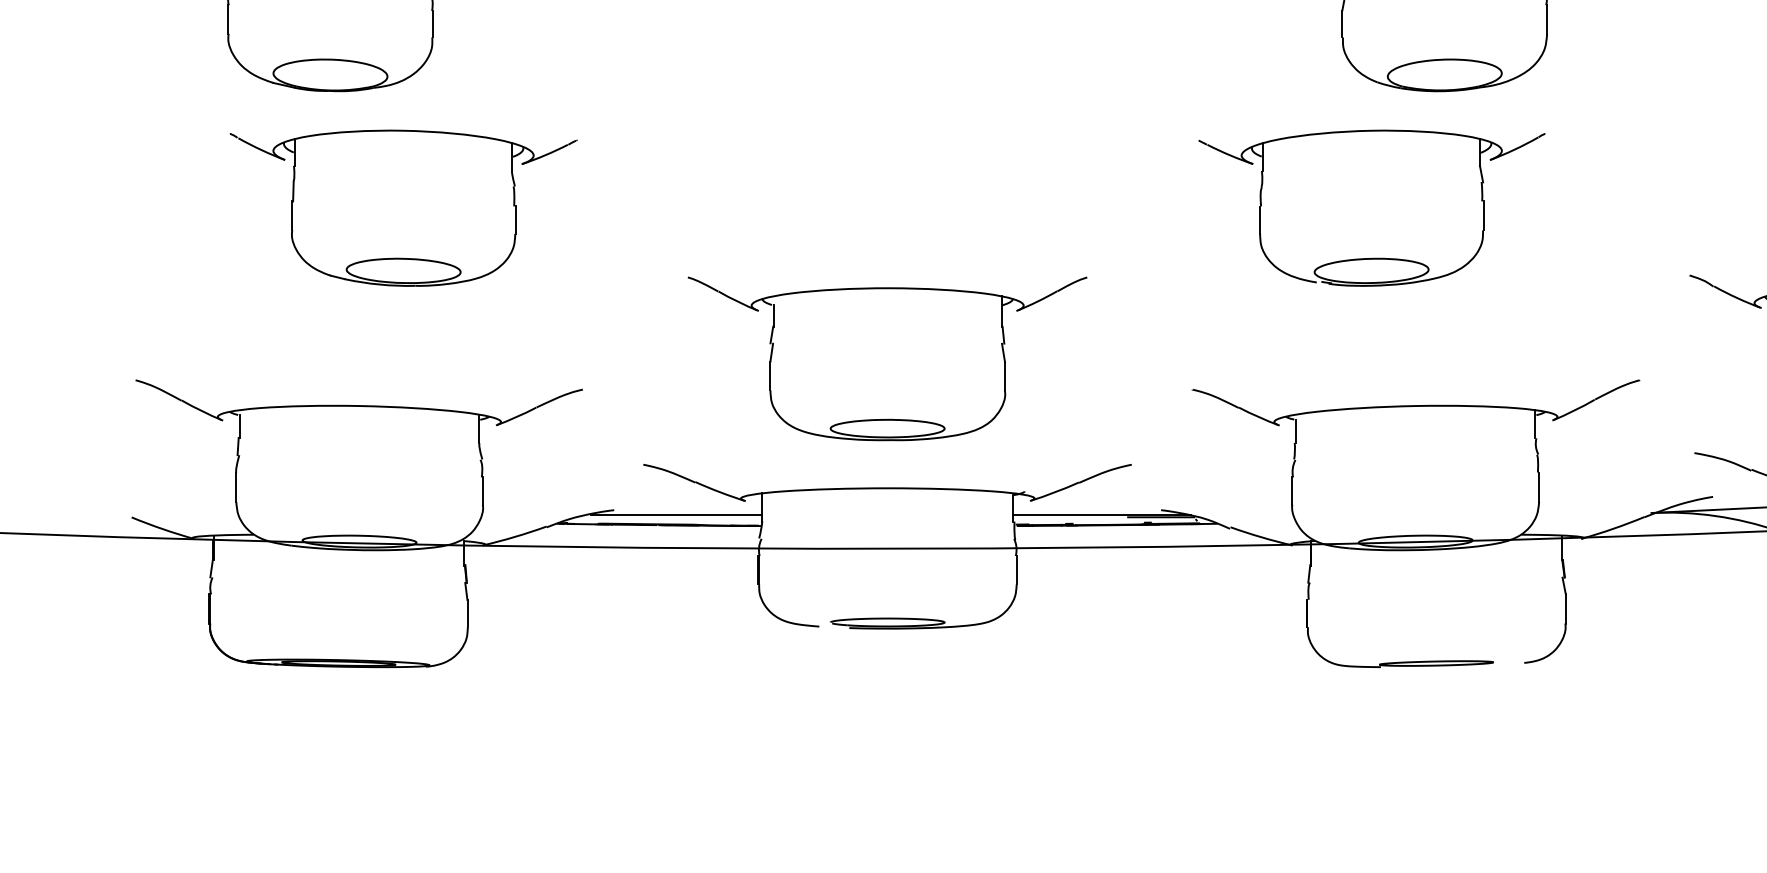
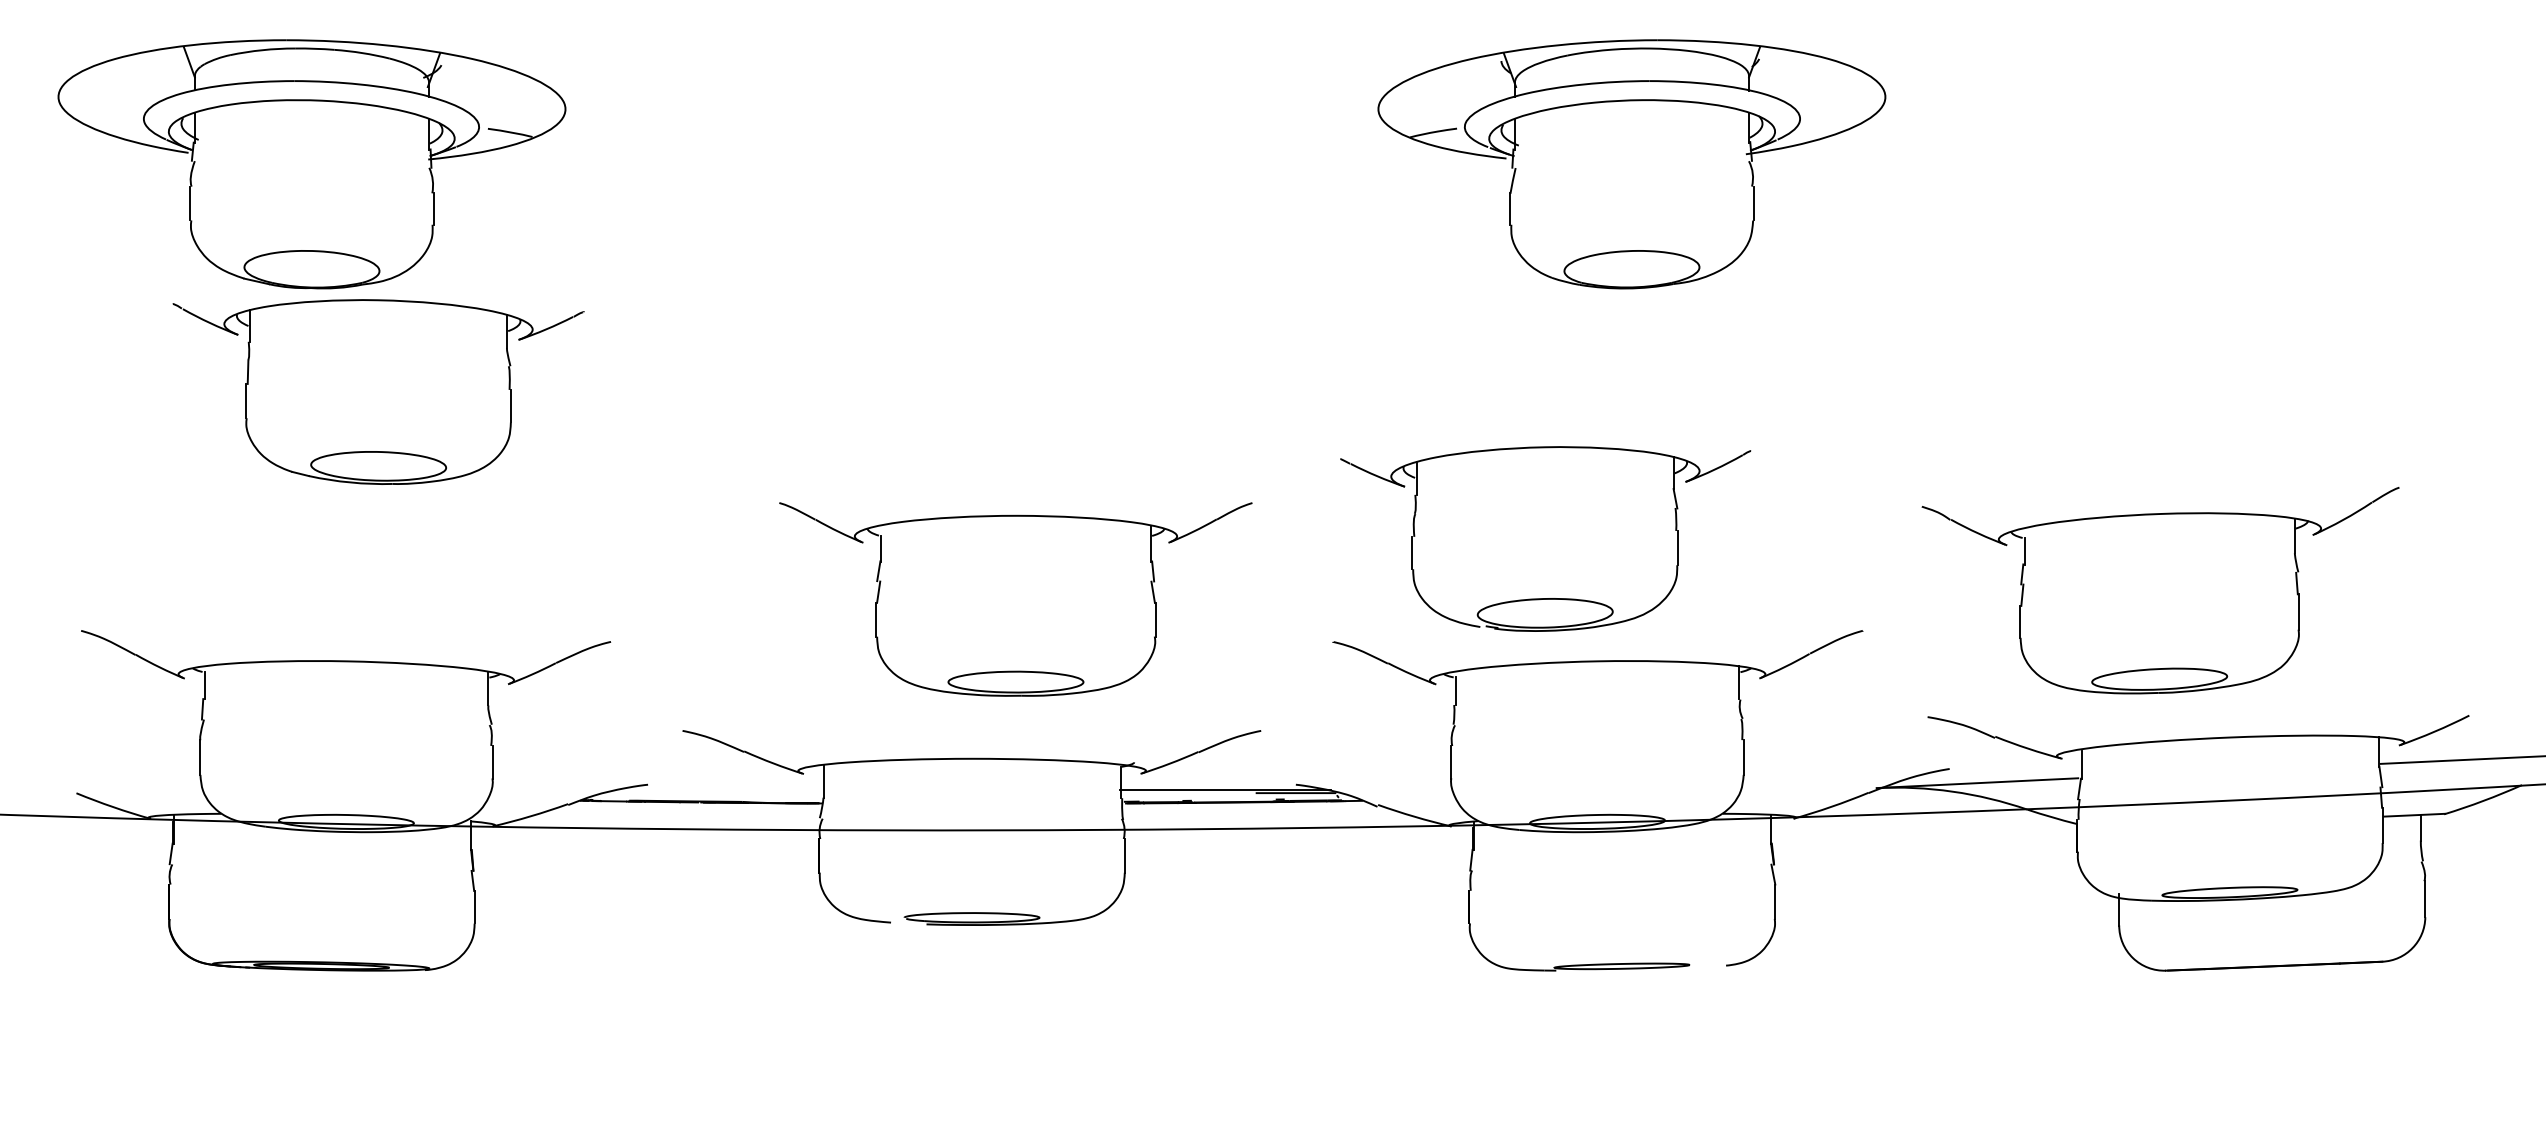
part: (403, 207) -> (378, 391), moved
part: (1371, 258) -> (1545, 598), moved
part: (887, 418) -> (1015, 670), moved
line: (676, 515) -> (721, 790), removed

